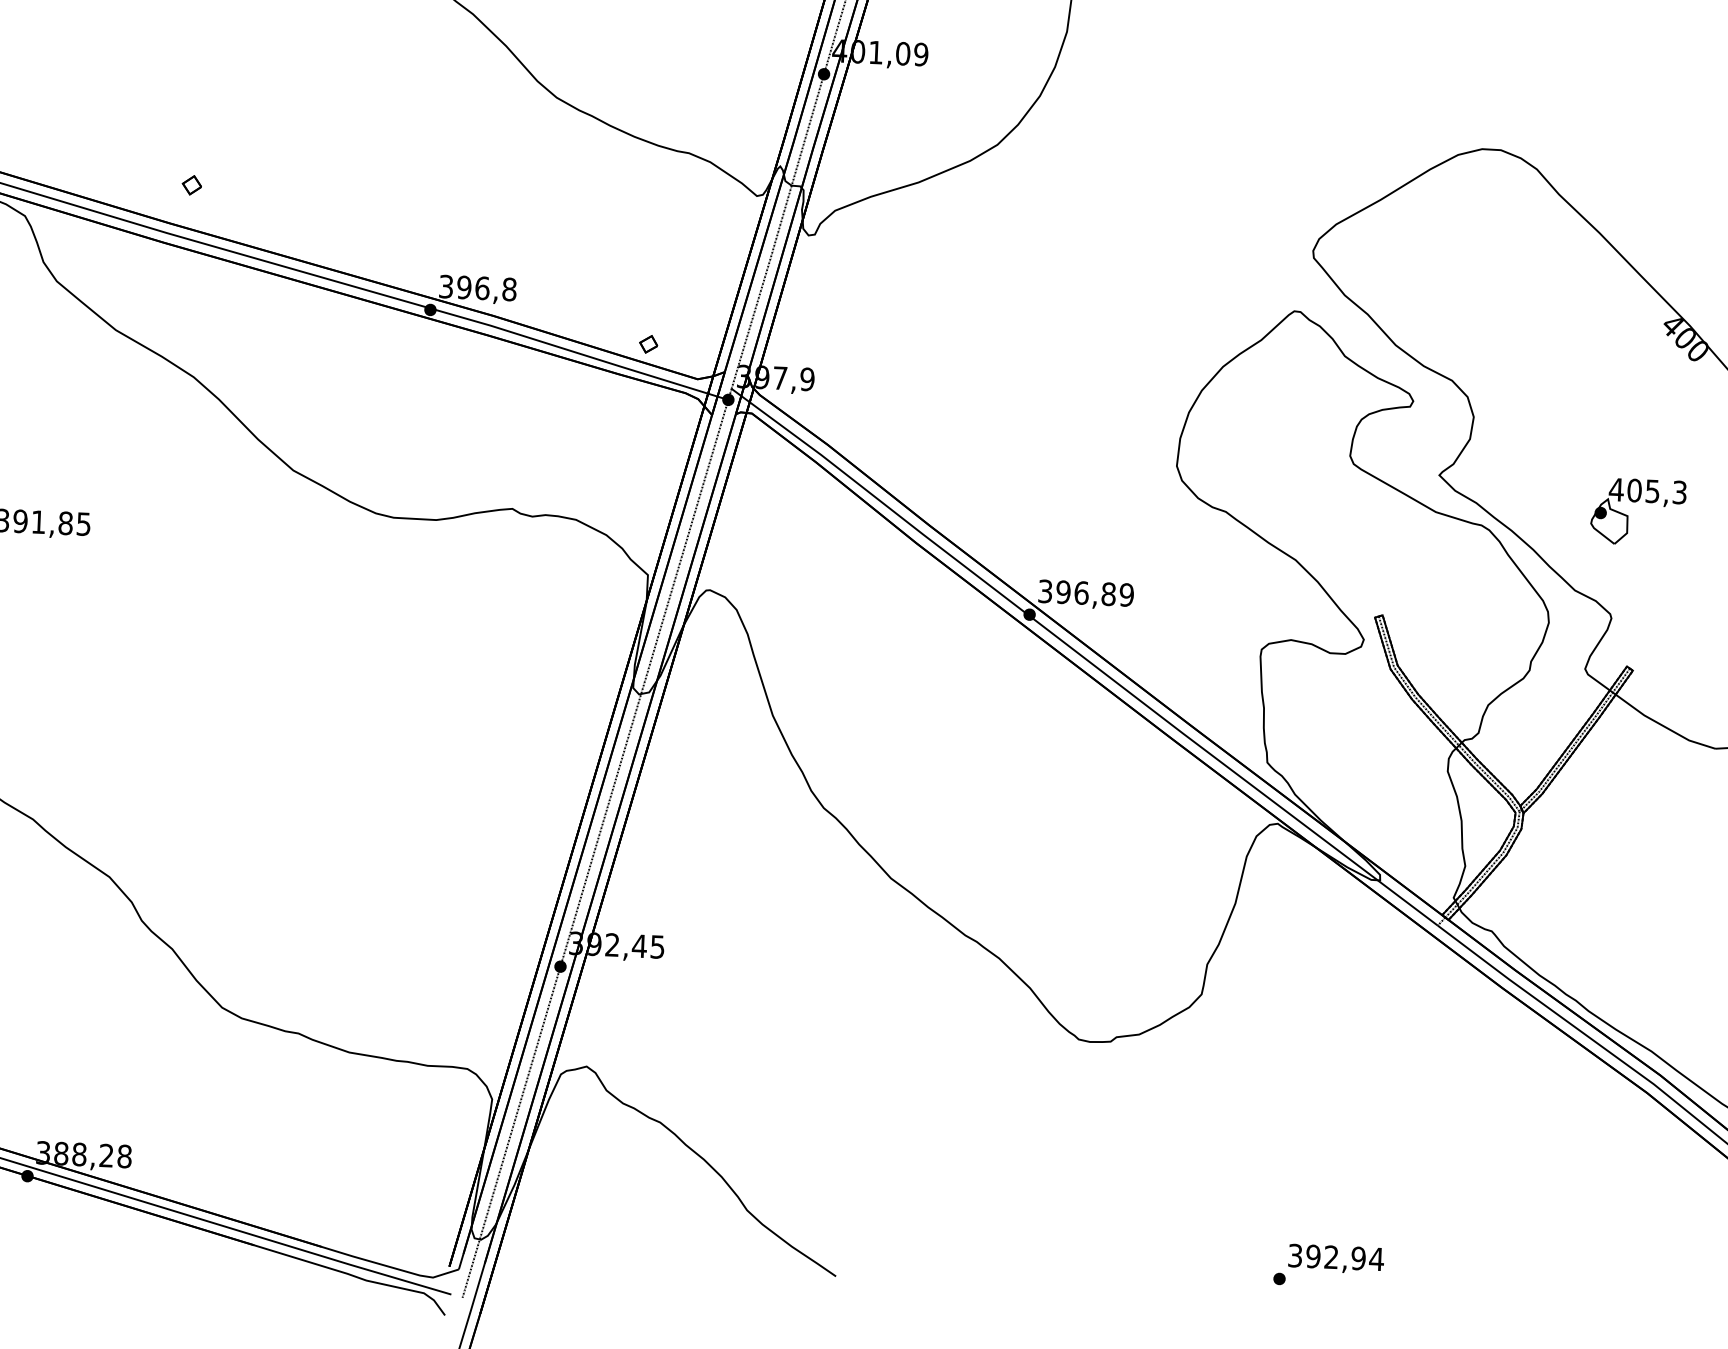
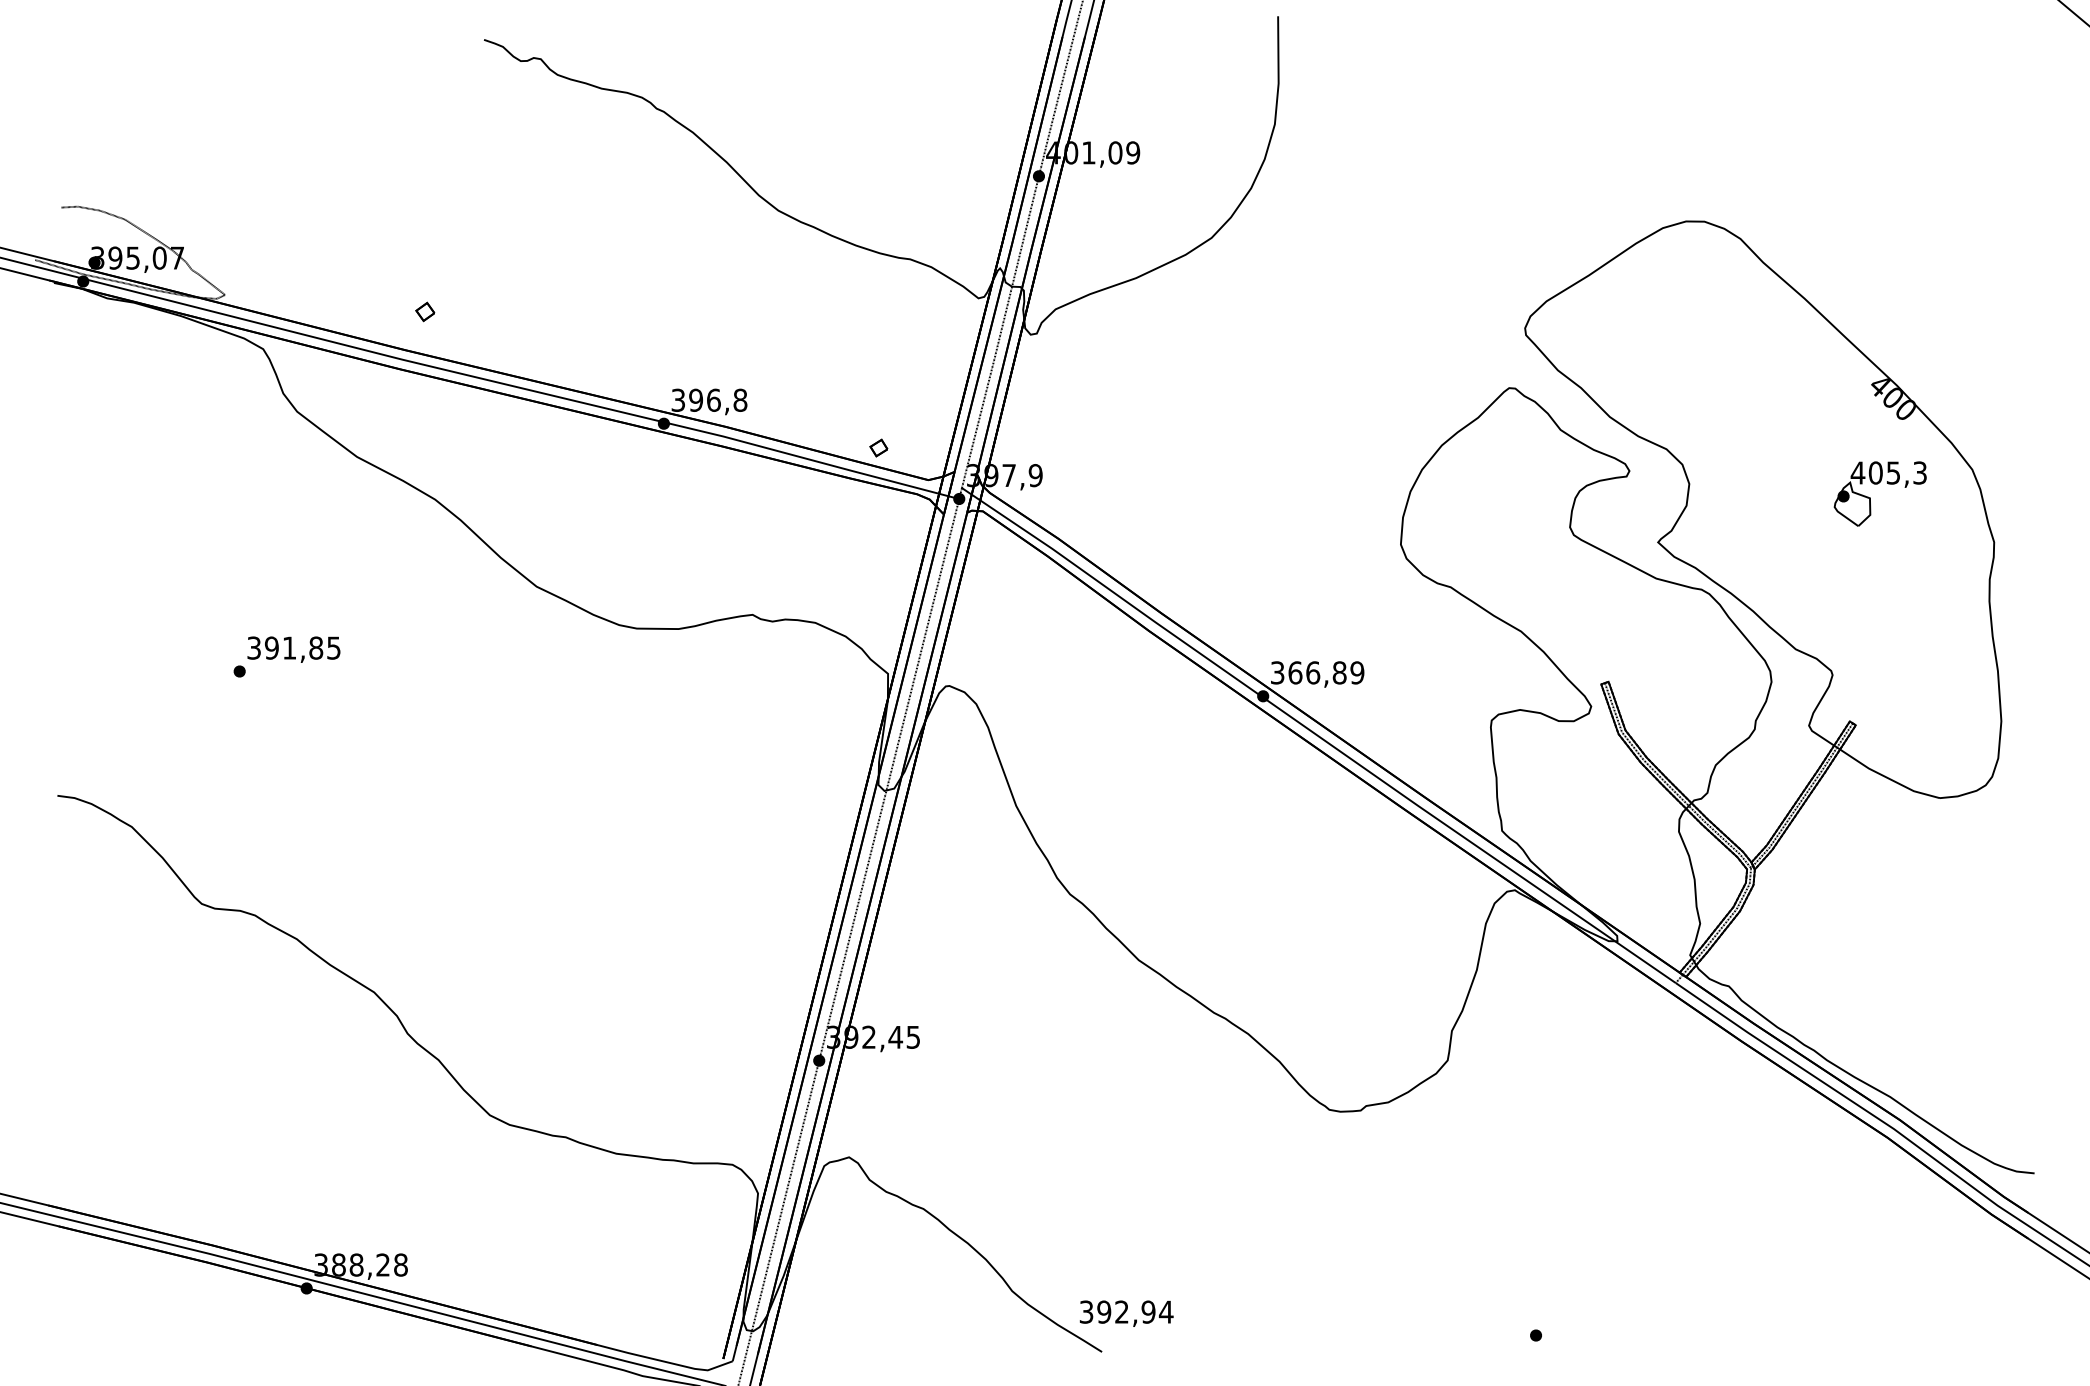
part: (1635, 502) -> (1877, 484), moved
text: (1063, 591) -> (1295, 672), 396,89 -> 366,89
text: (1336, 1258) -> (1126, 1313), moved

